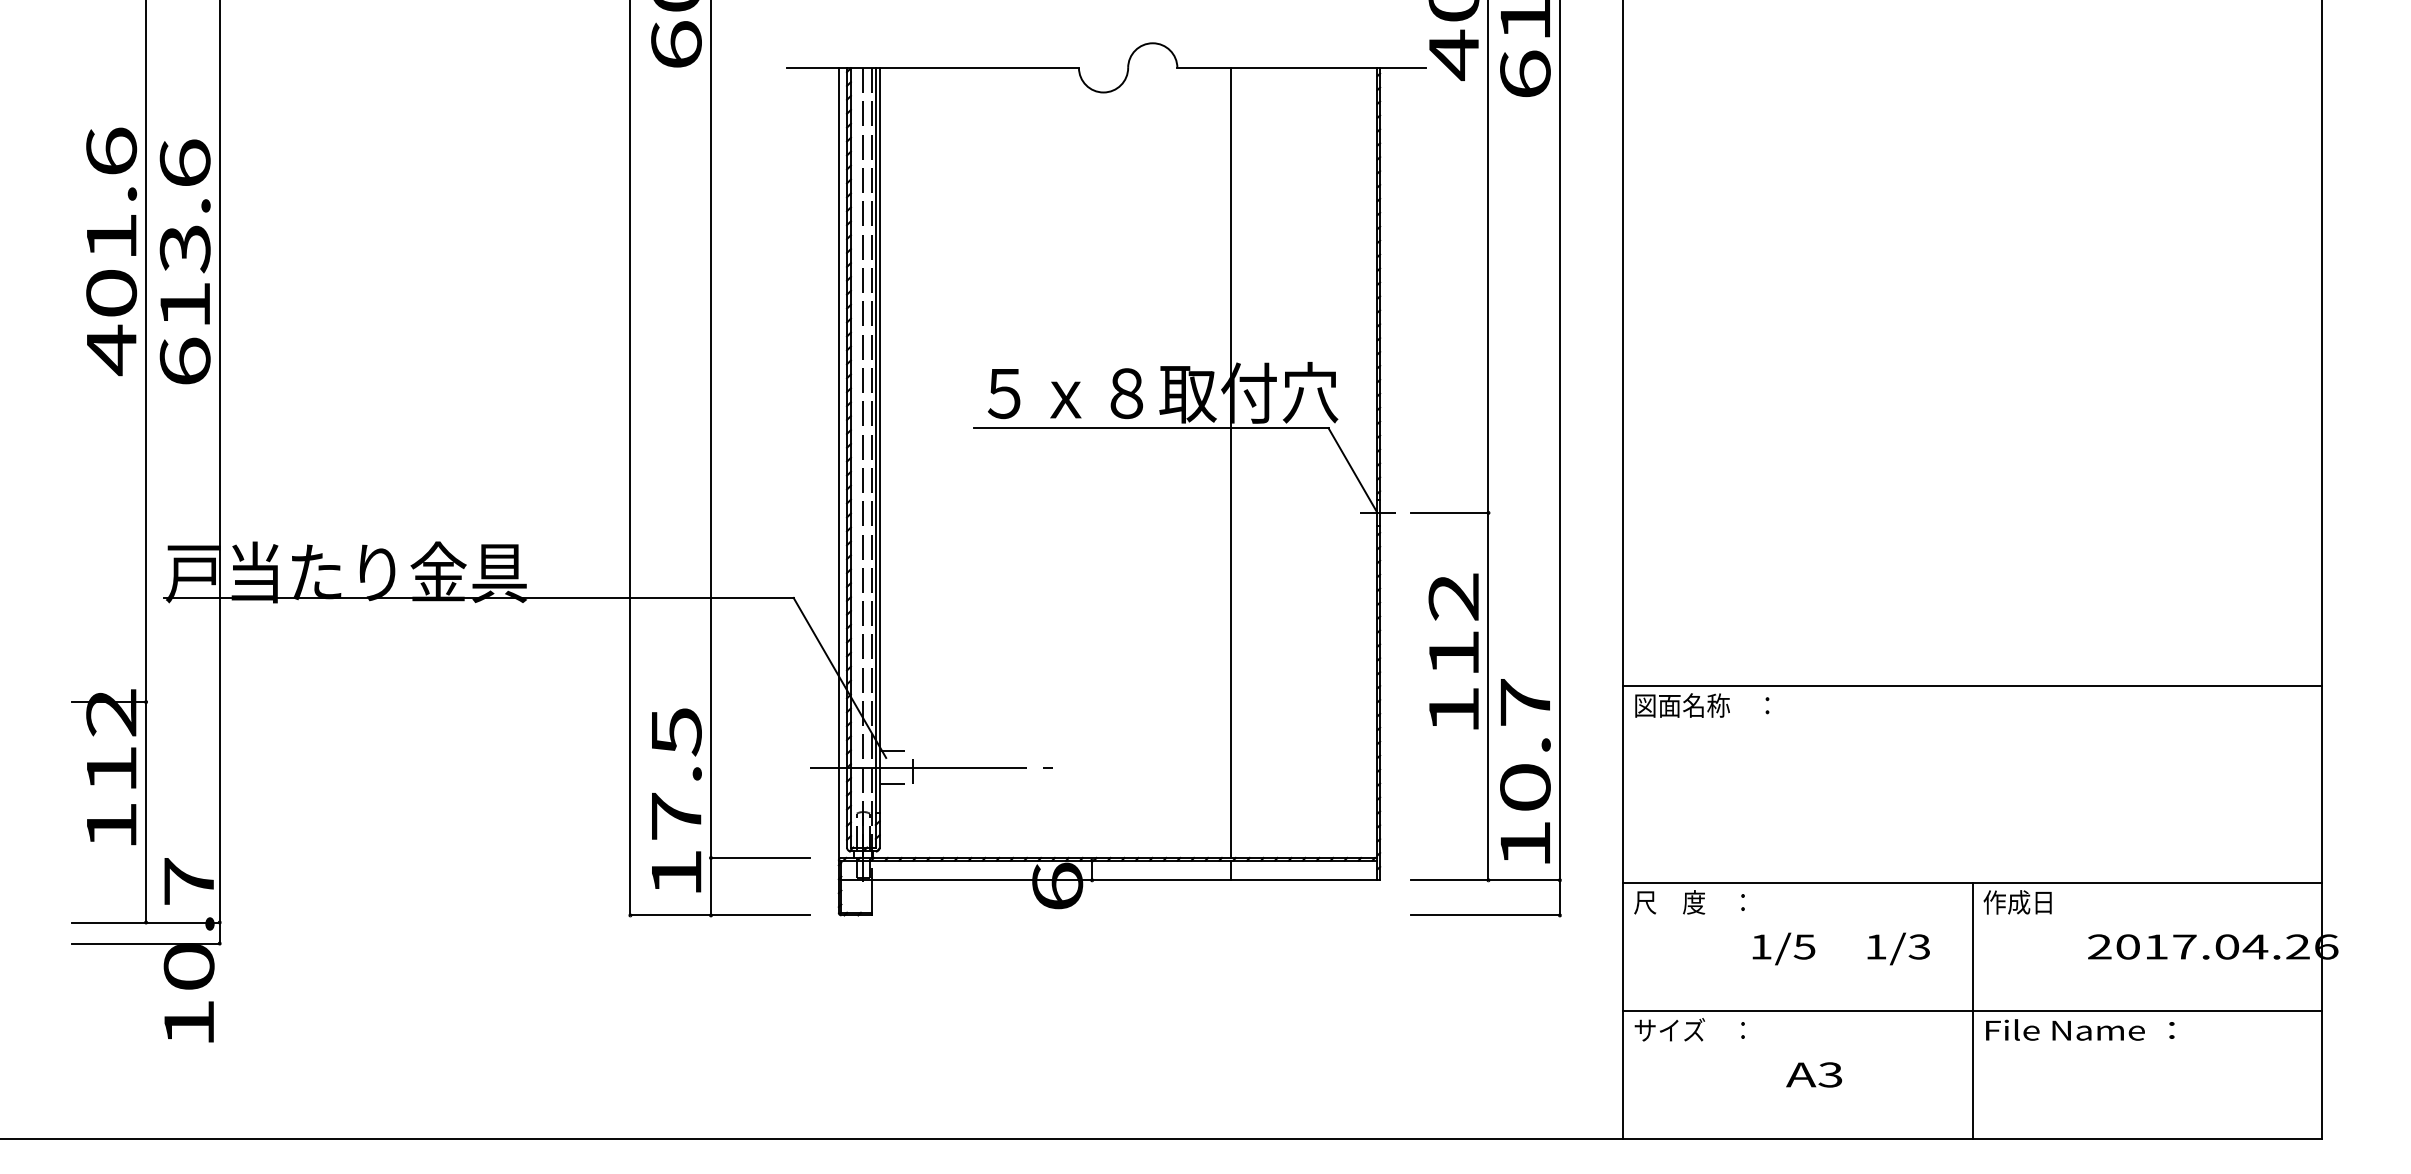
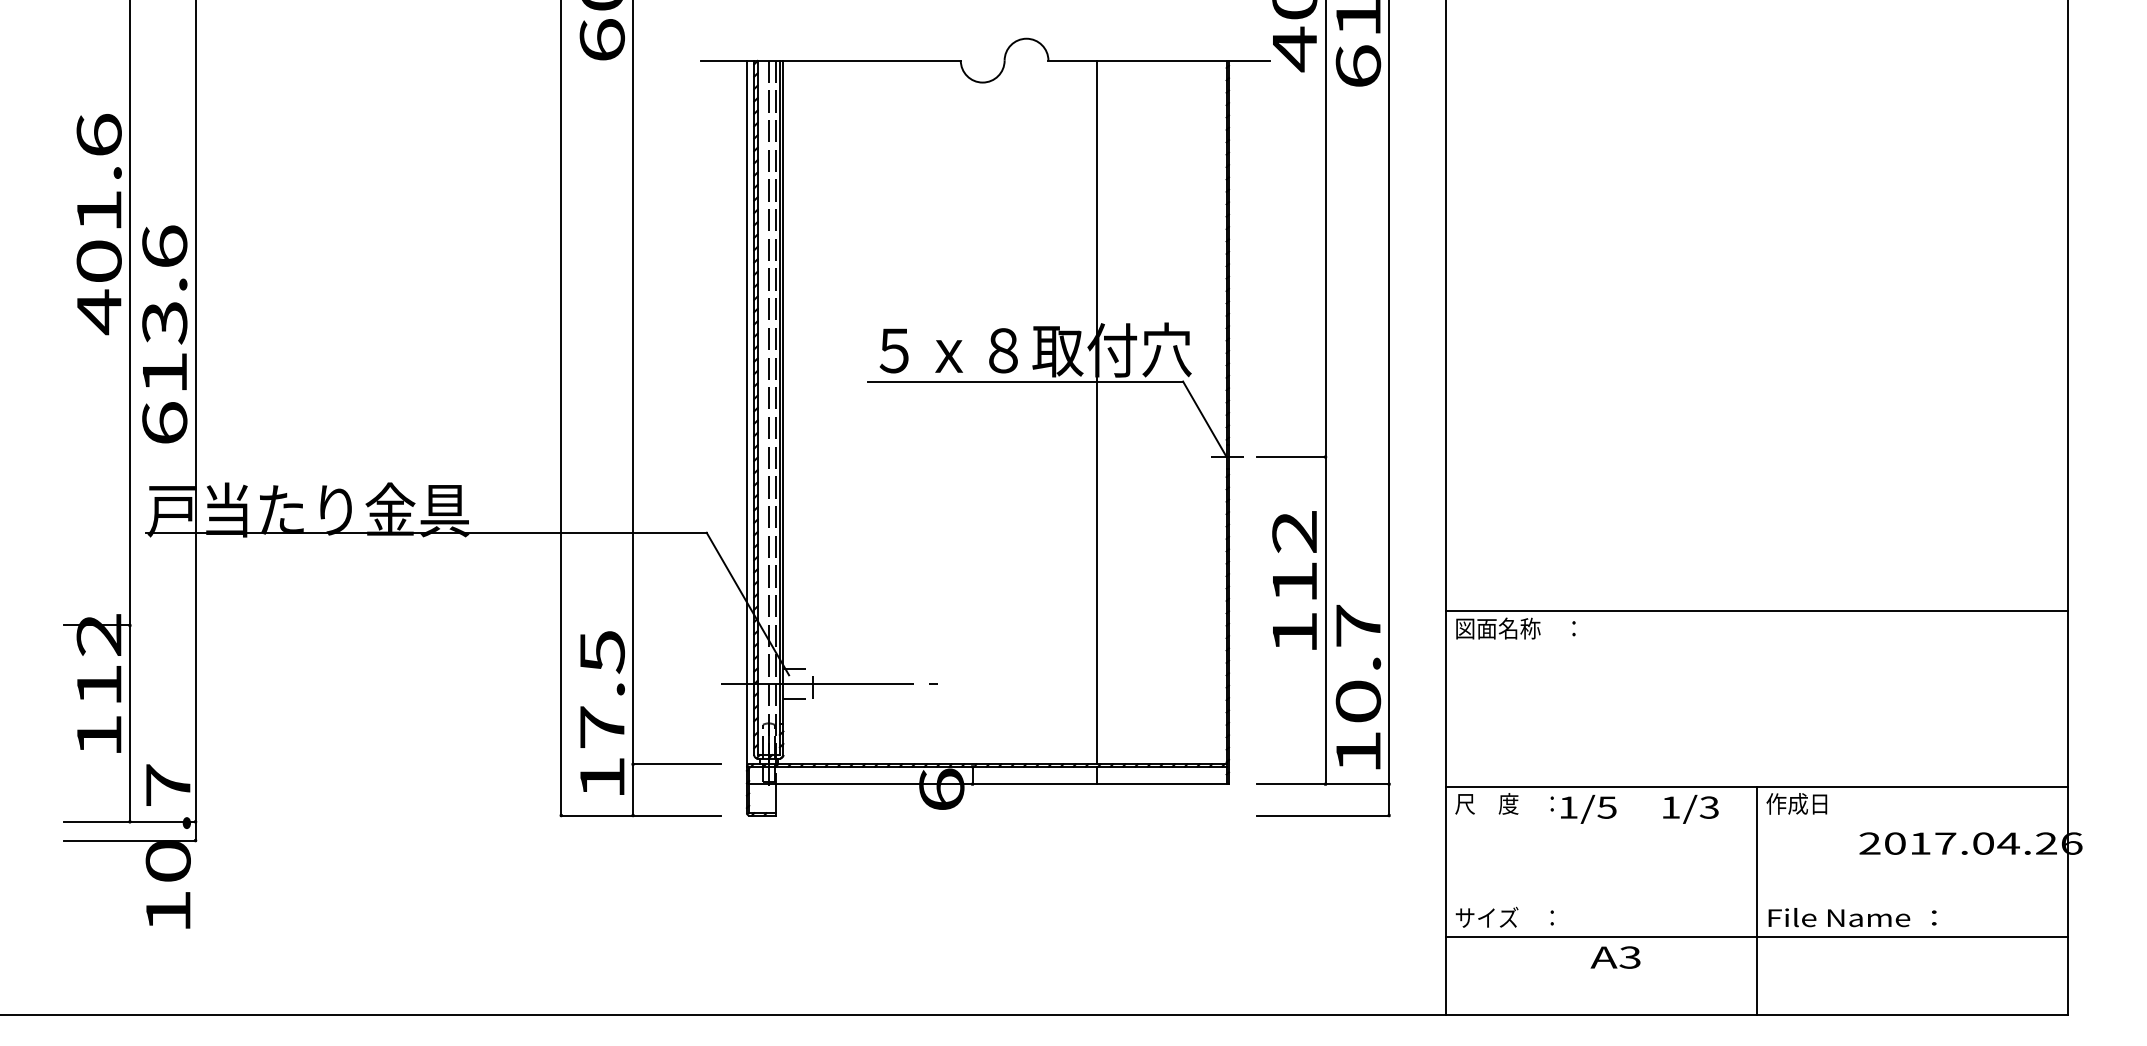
text: (184, 261) -> (164, 334), moved
text: (1841, 947) -> (1639, 808), moved
line: (1972, 1010) -> (1756, 936), moved

